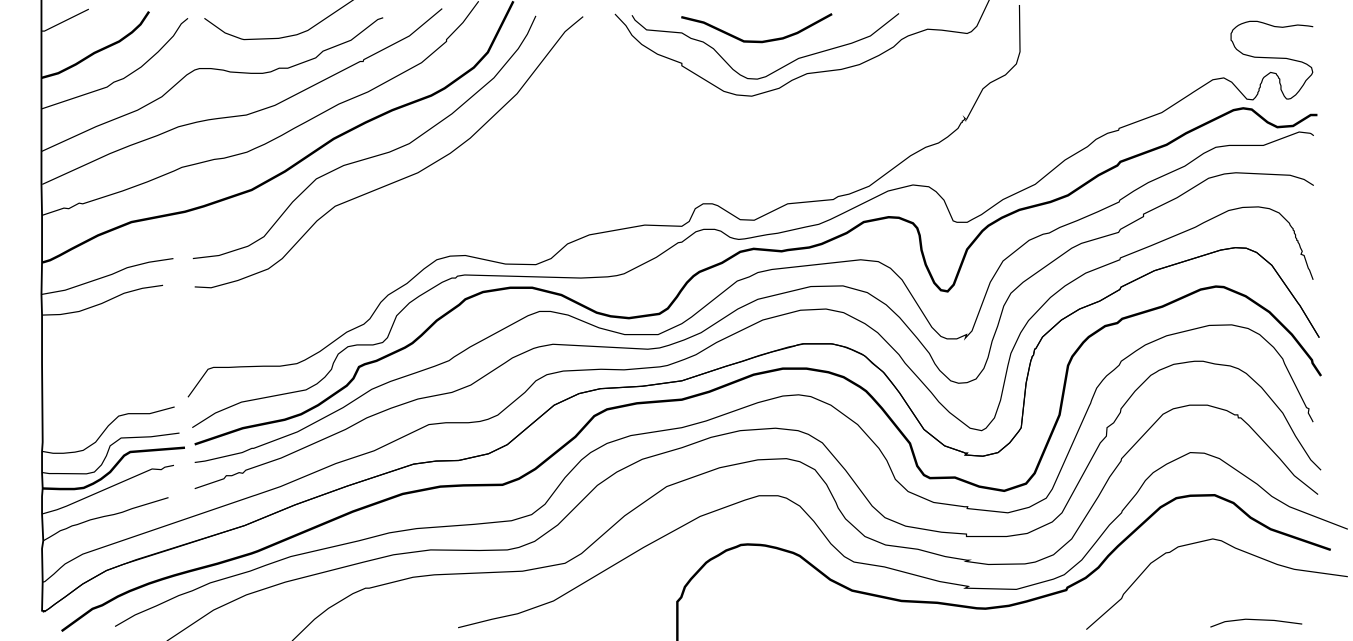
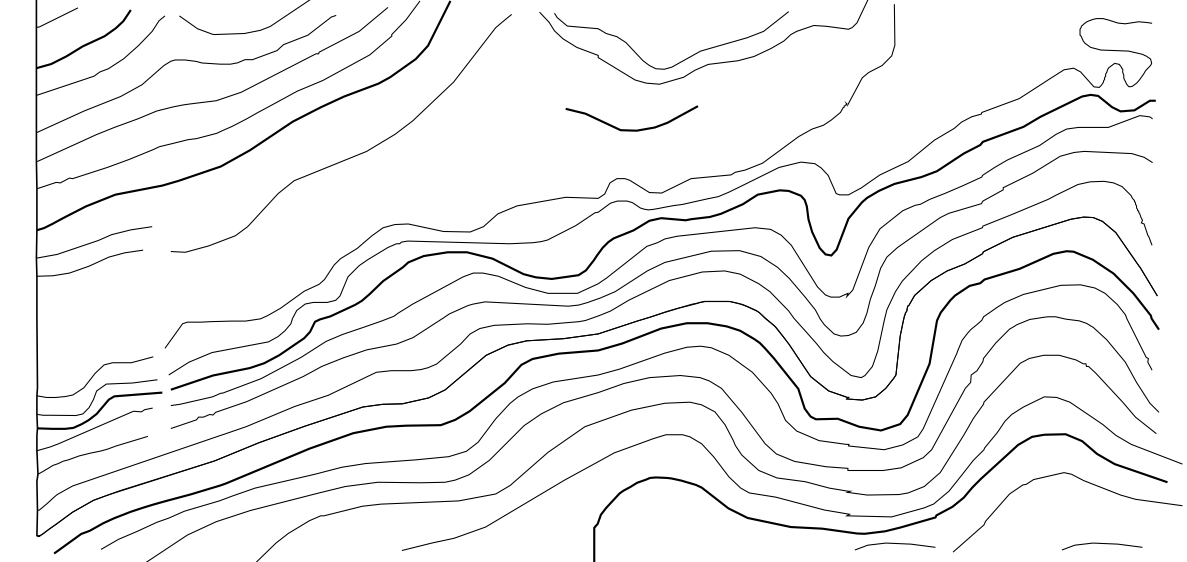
curve: (756, 40) -> (631, 129), moved
curve: (369, 156) -> (324, 137), removed
line: (1019, 619) -> (894, 543), added

